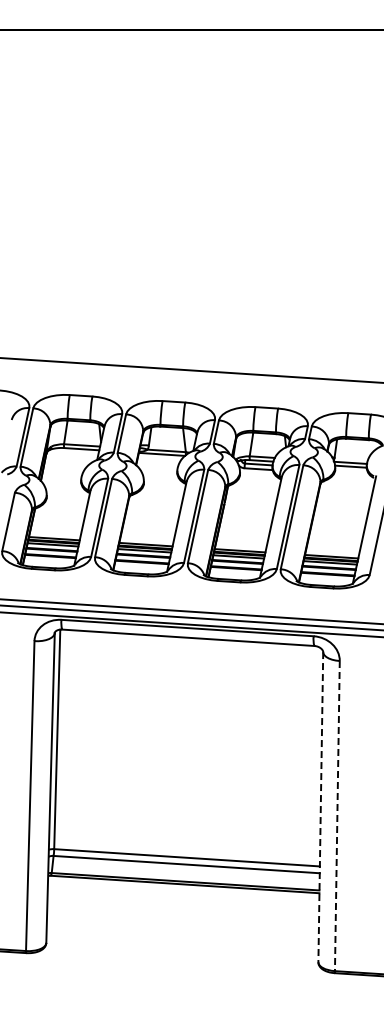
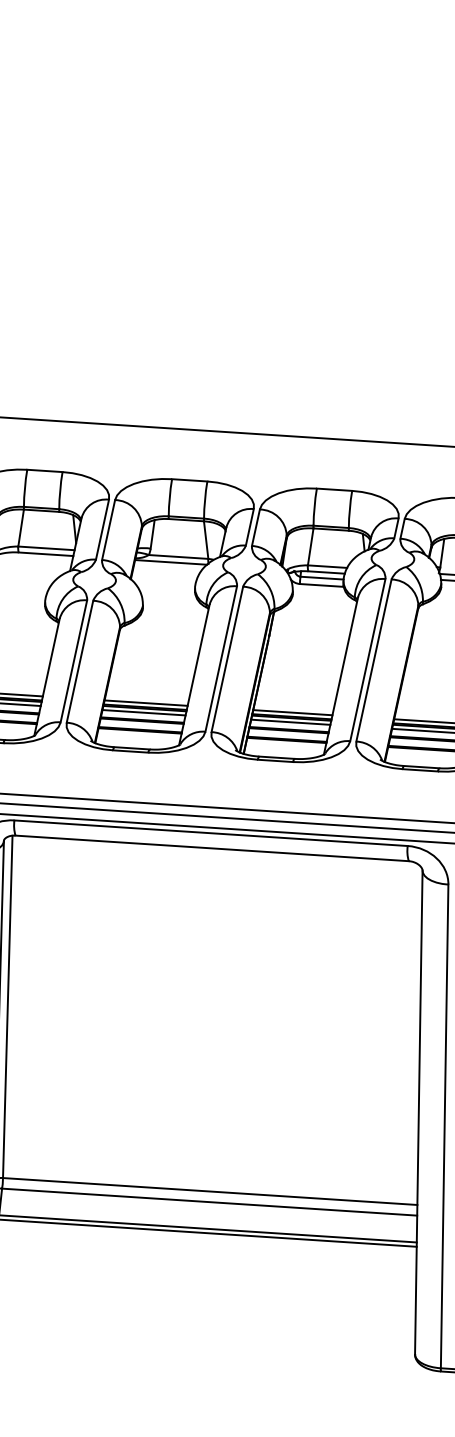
line: (320, 807) -> (418, 1113), dashed -> solid
line: (337, 816) -> (444, 1127), dashed -> solid

